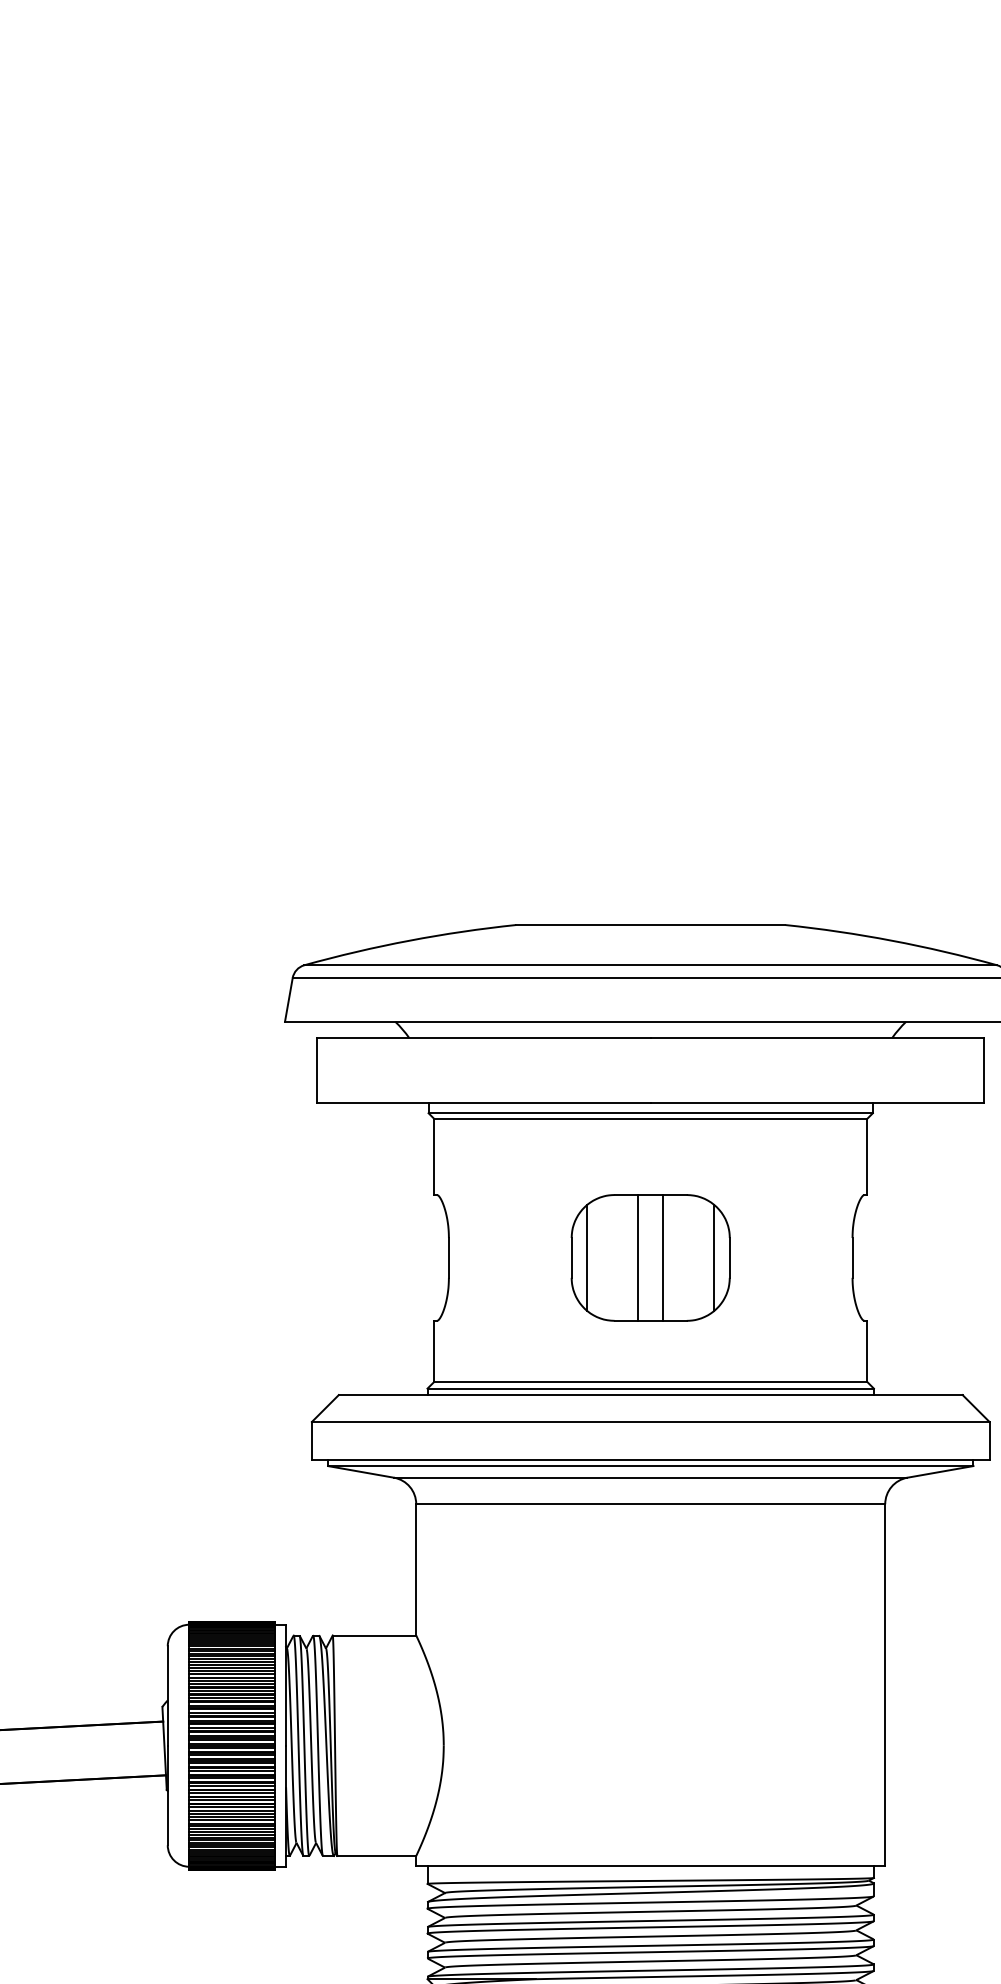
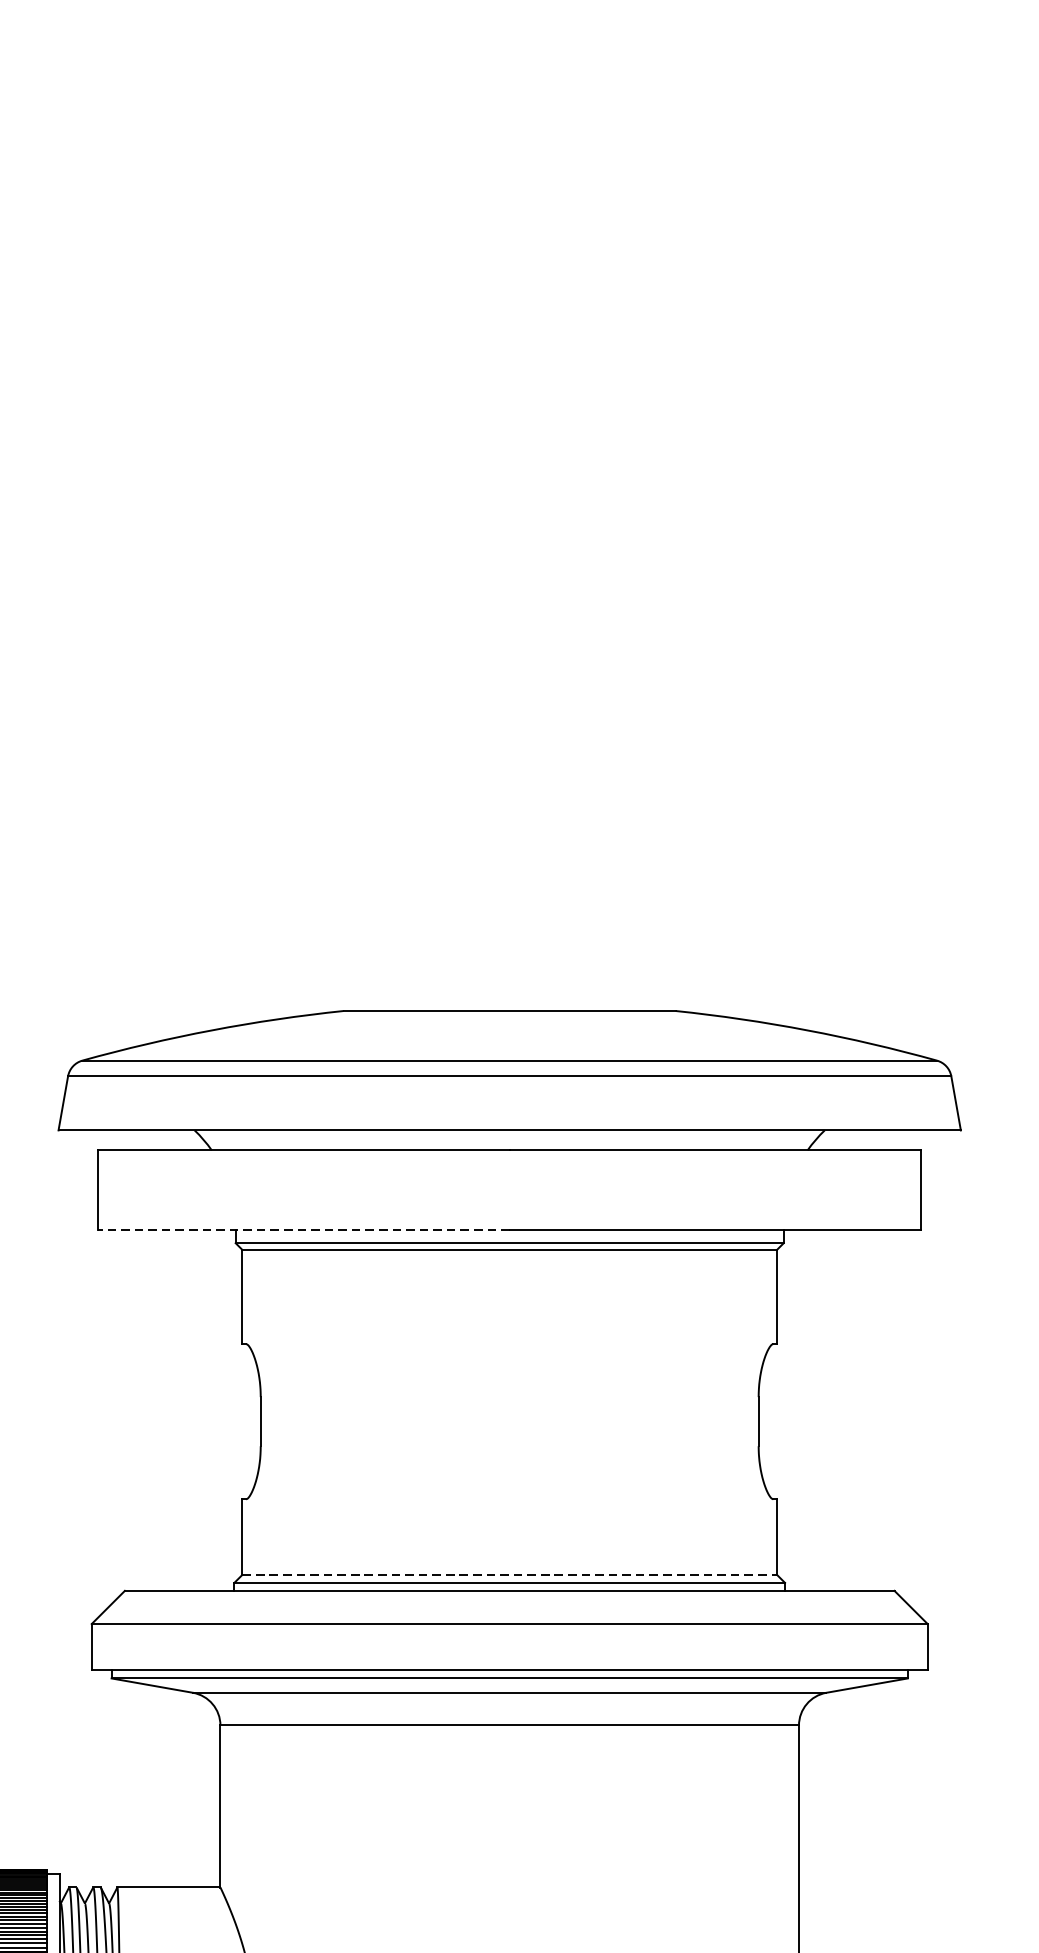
line: (484, 1102) -> (304, 1229), solid -> dashed
part: (650, 1257) -> (509, 1421), removed
line: (650, 1382) -> (509, 1575), solid -> dashed

